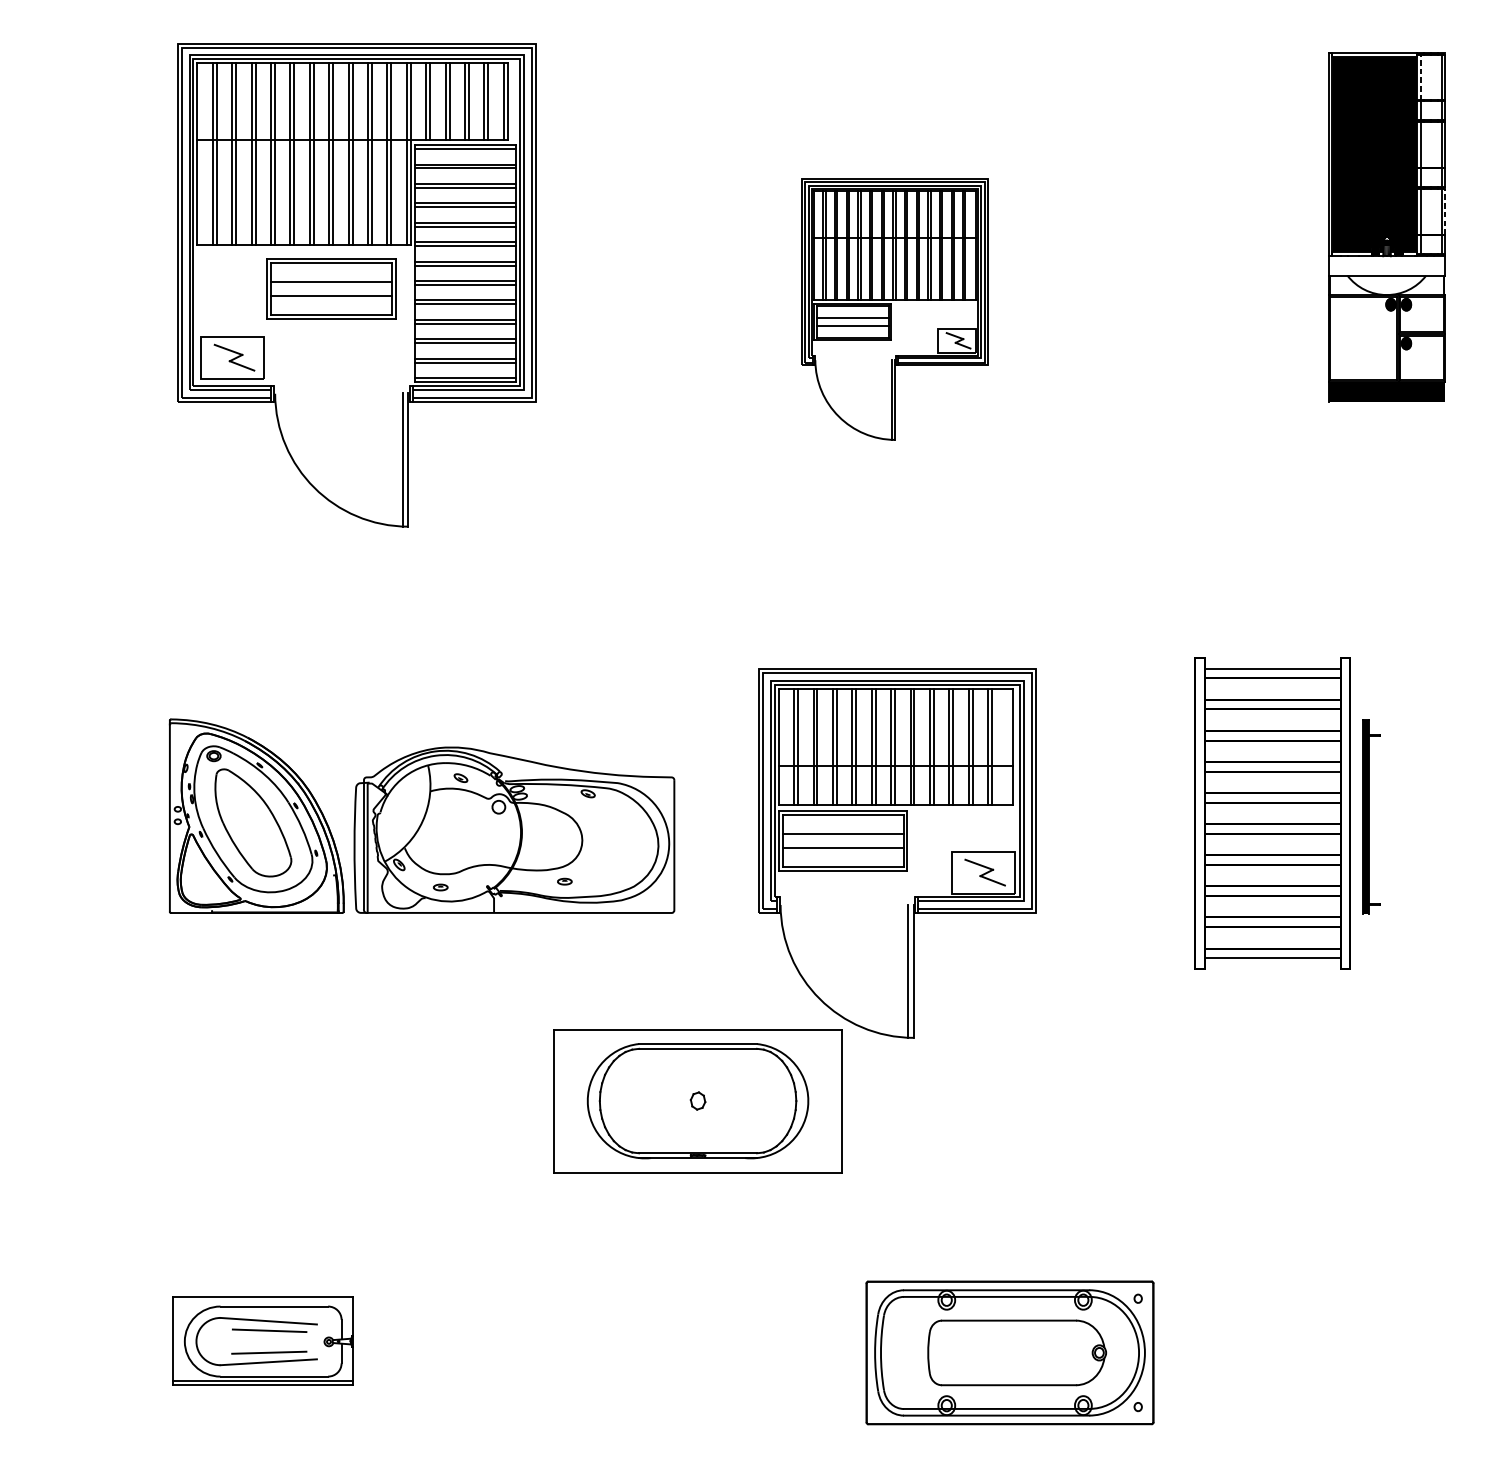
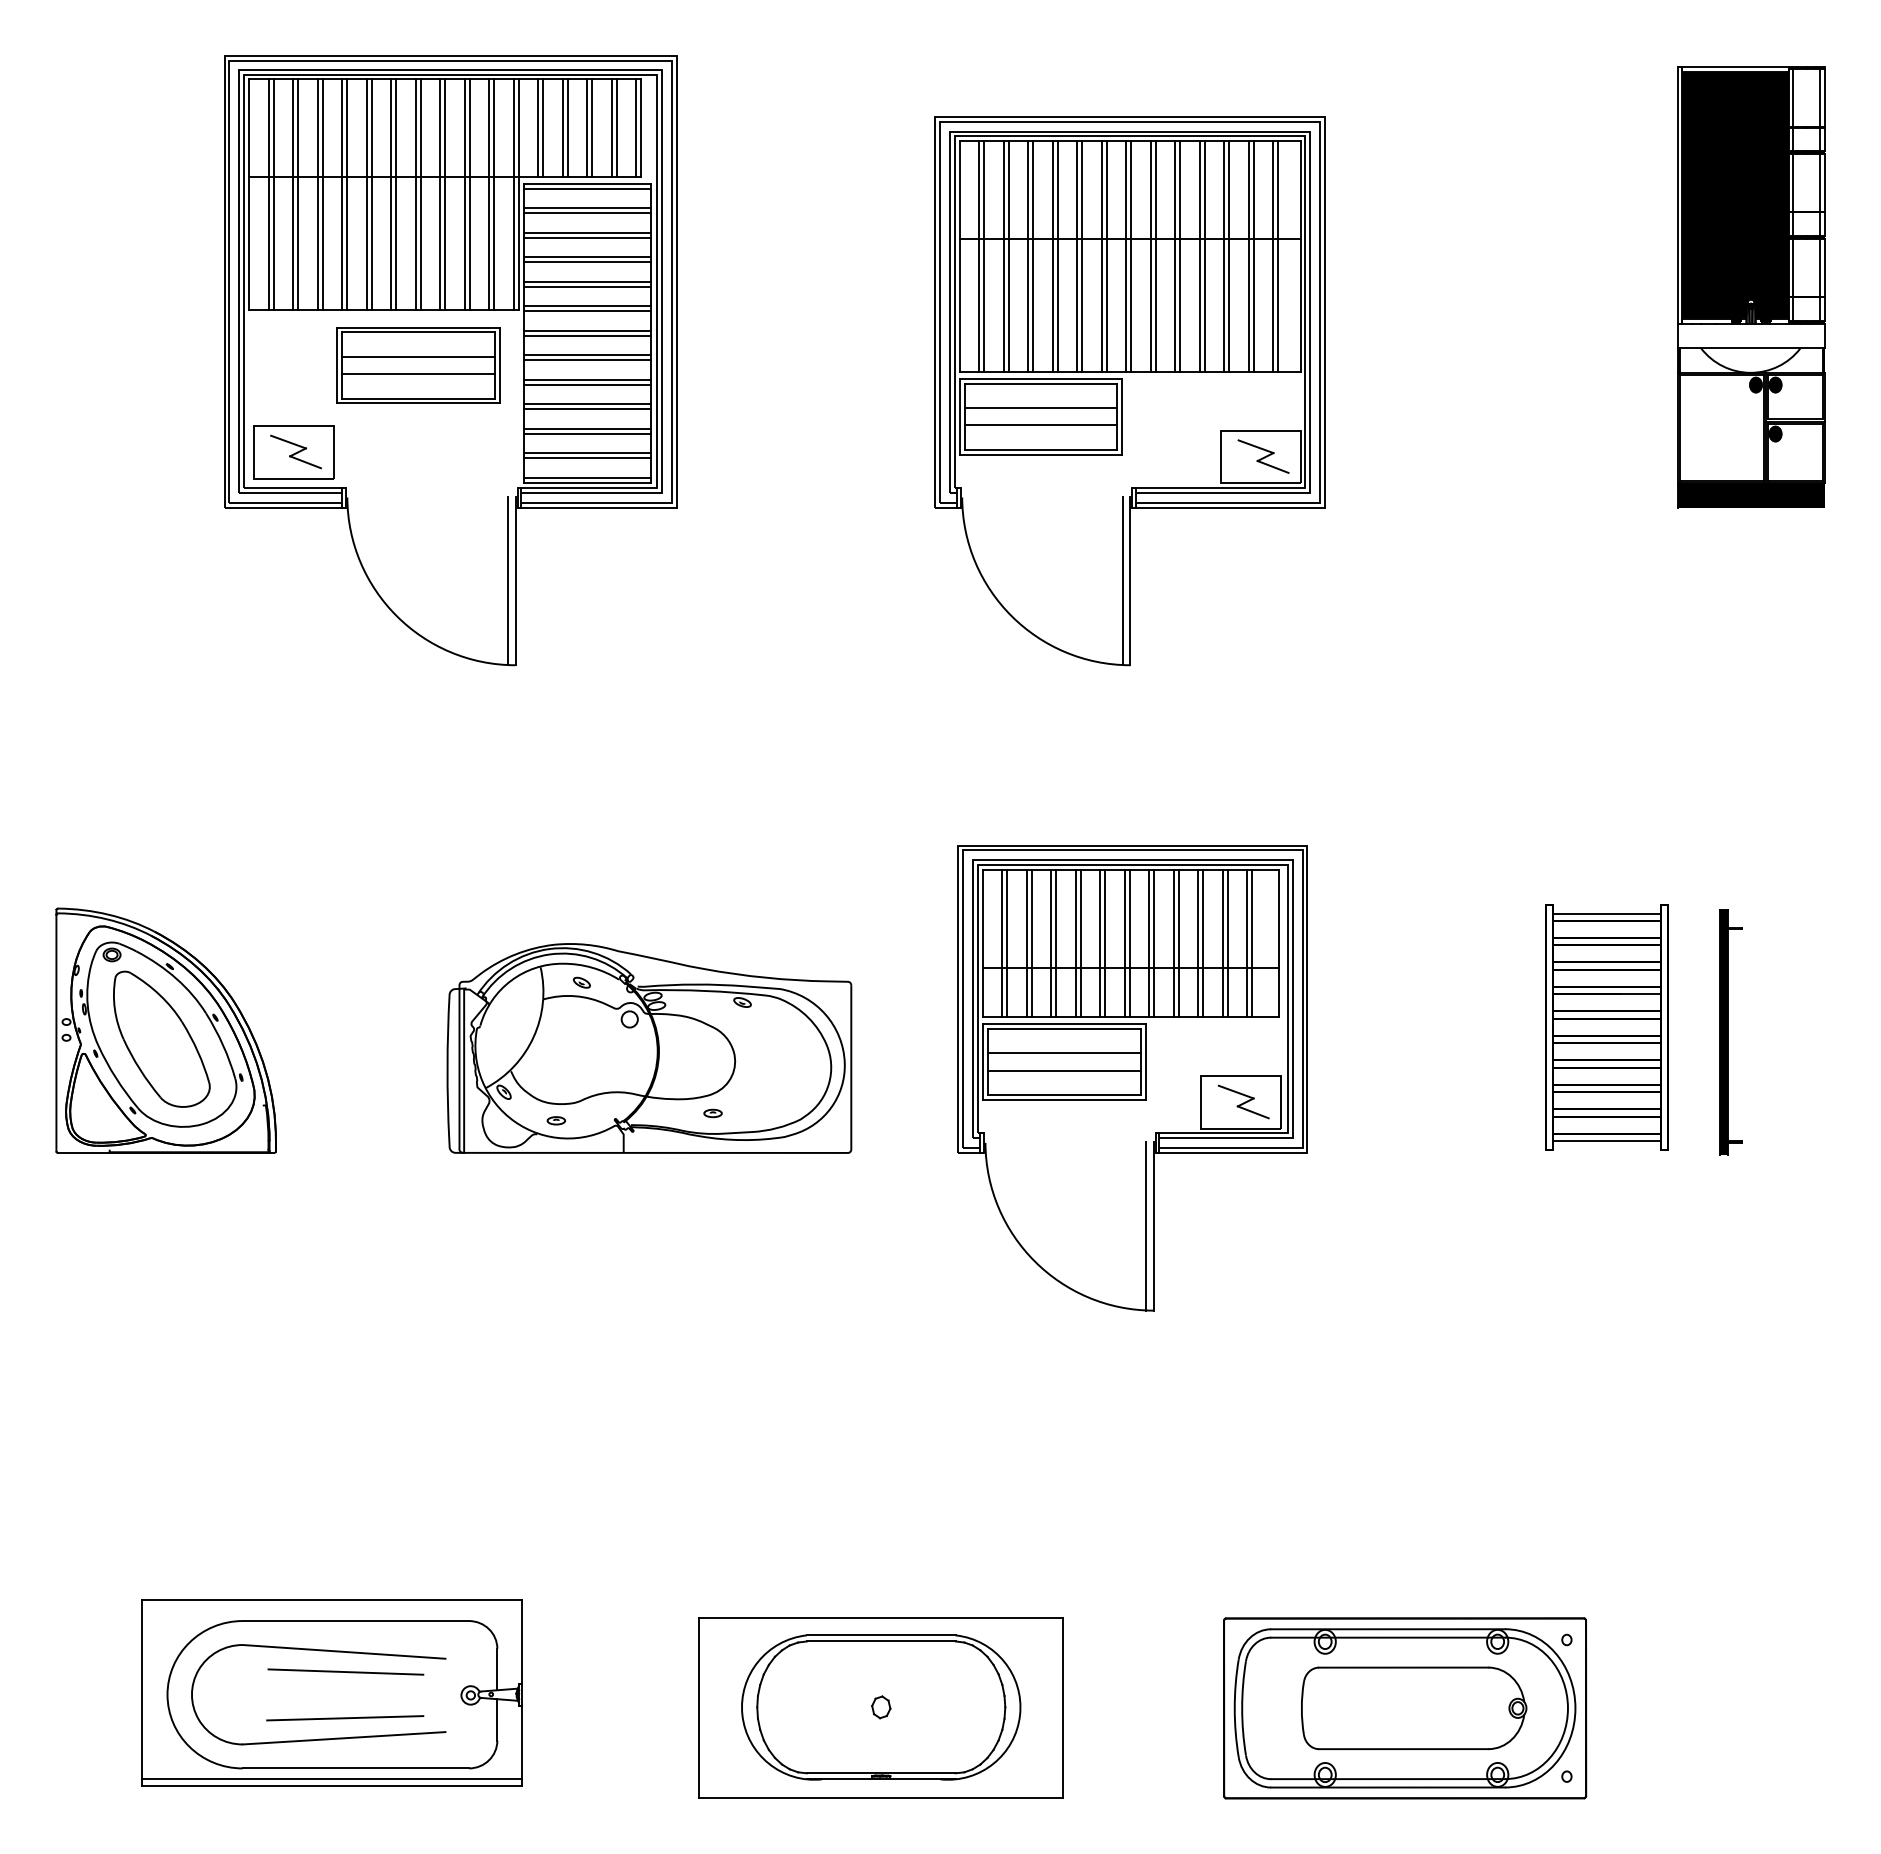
line: (1420, 77) -> (1793, 98), dashed -> solid
line: (1445, 211) -> (1824, 267), dashed -> solid
part: (894, 309) -> (1129, 391), size x1.67
part: (1272, 813) -> (1606, 1027), size x0.62
part: (256, 815) -> (165, 1030), moved
part: (697, 1101) -> (880, 1707), moved
part: (262, 1340) -> (331, 1692), size x1.67
part: (1010, 1353) -> (1405, 1708), moved

